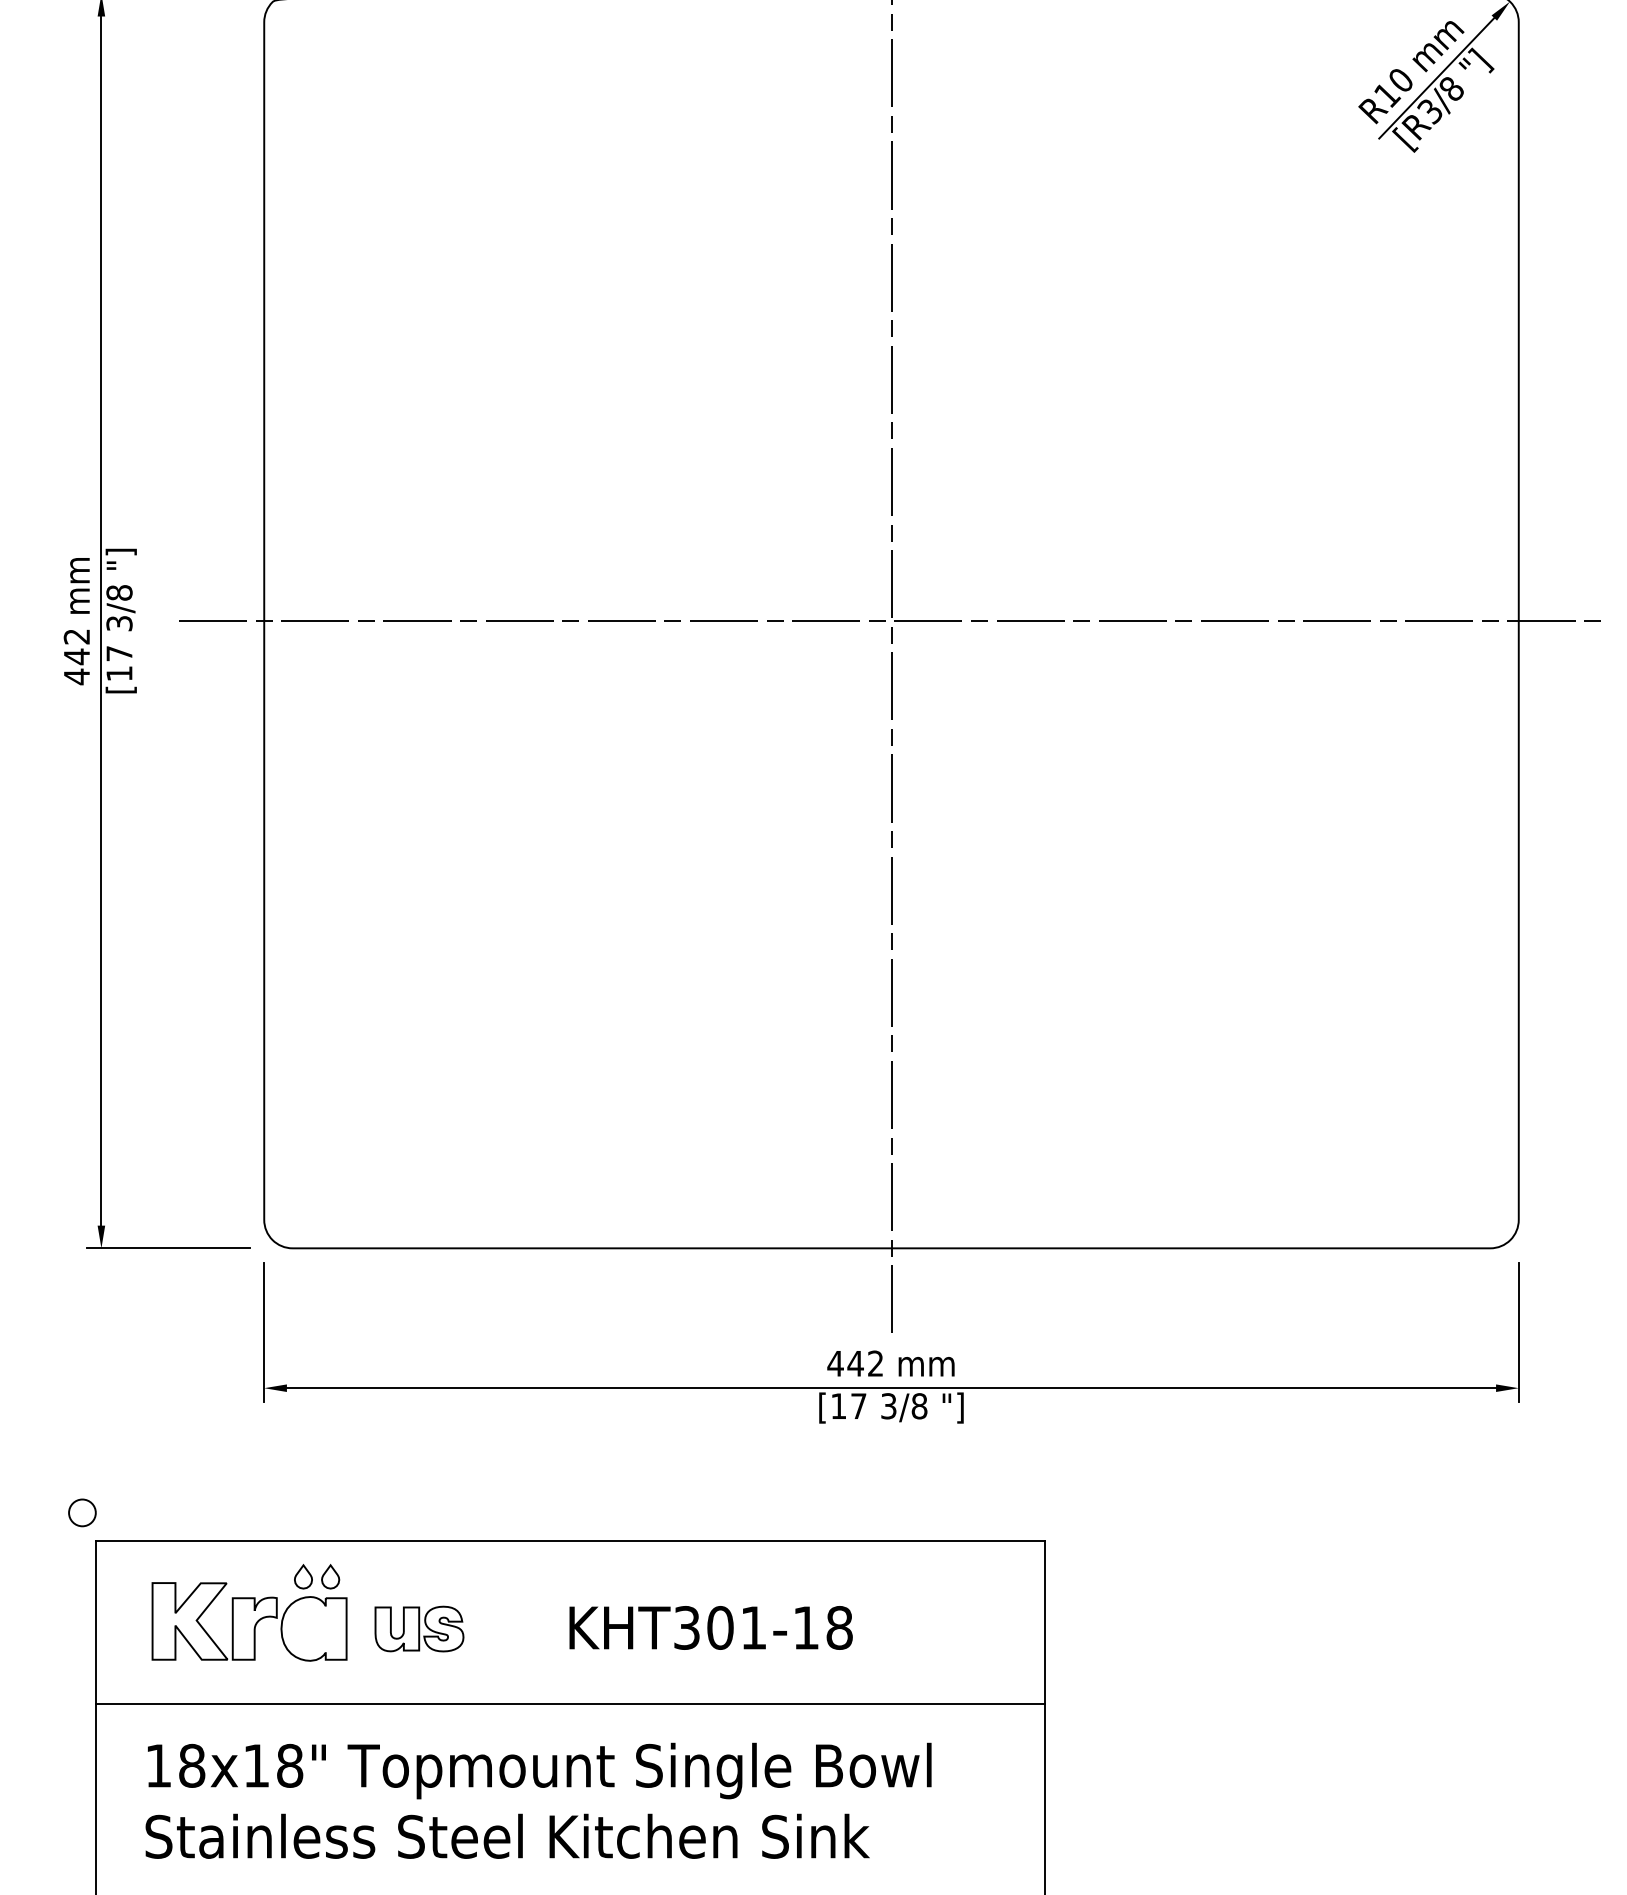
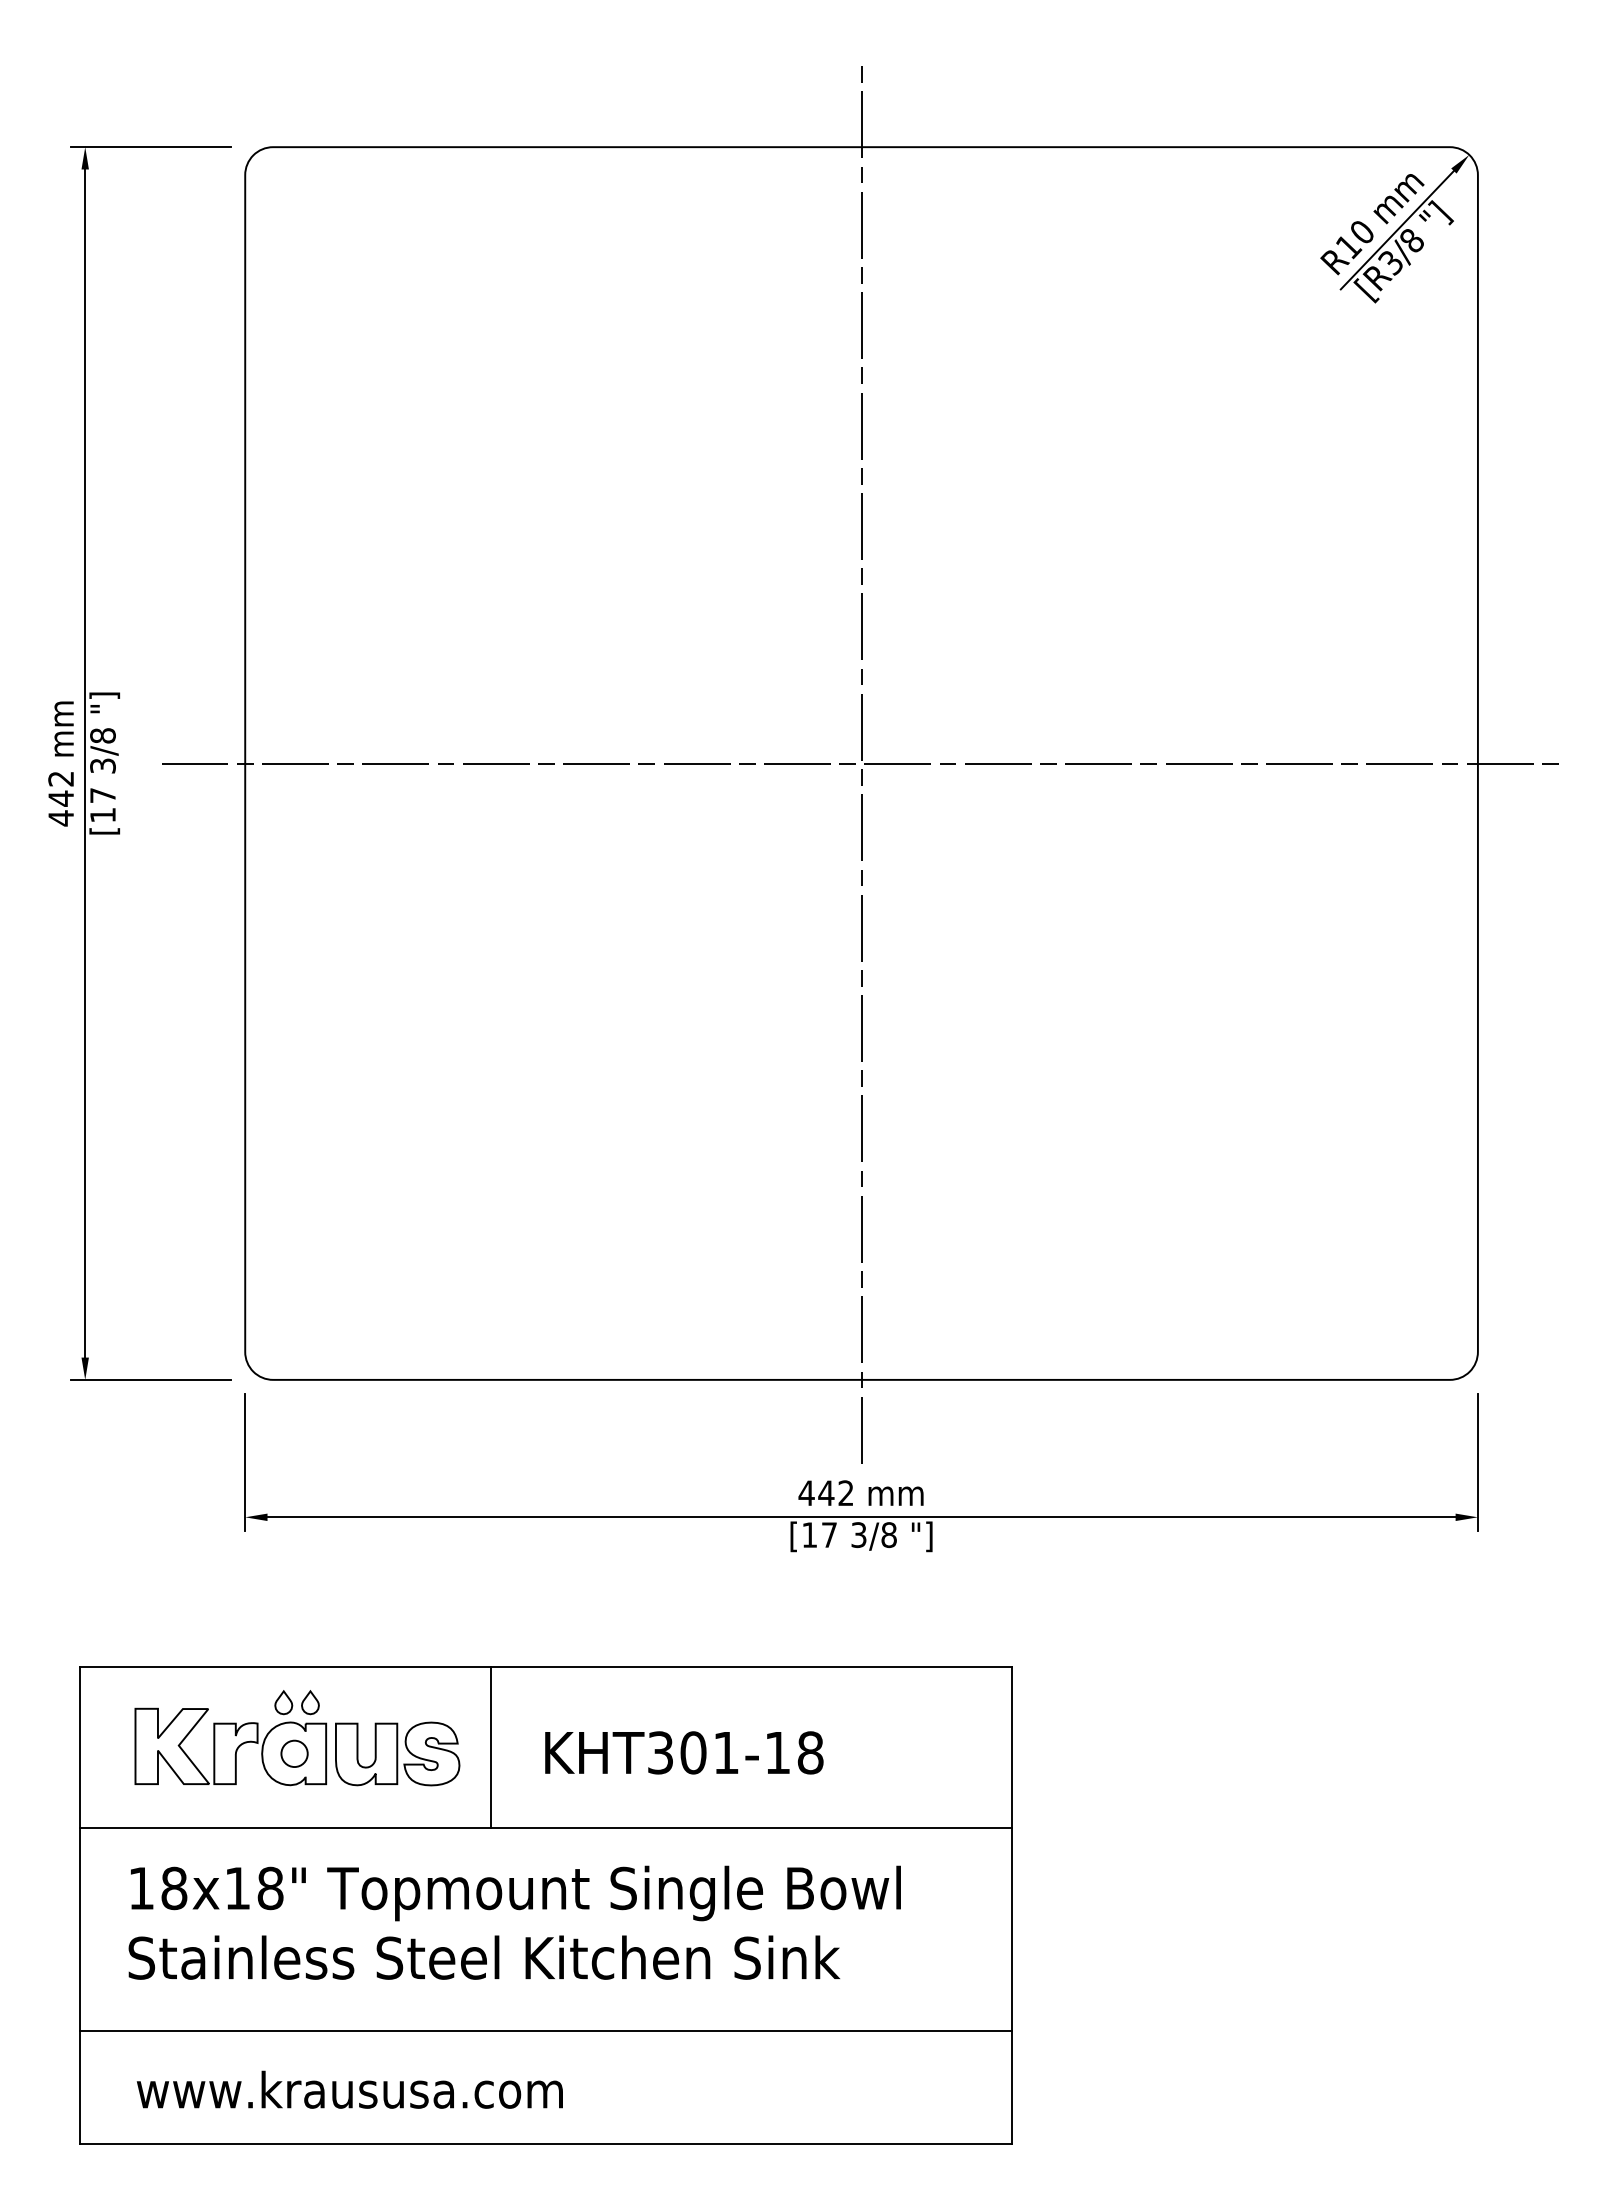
circle: (82, 1512) -> (294, 1753), moved
line: (514, 1622) -> (491, 1747), added
part: (419, 1628) -> (397, 1753), size x1.43

